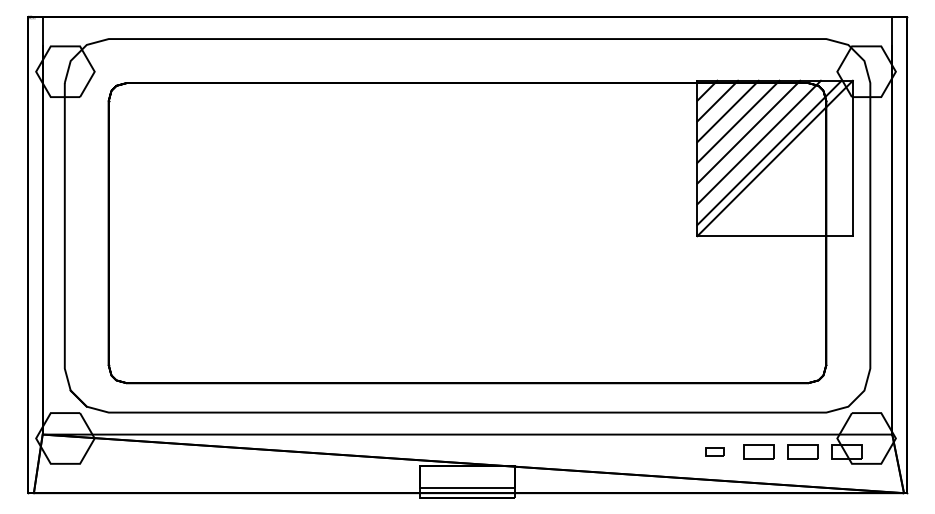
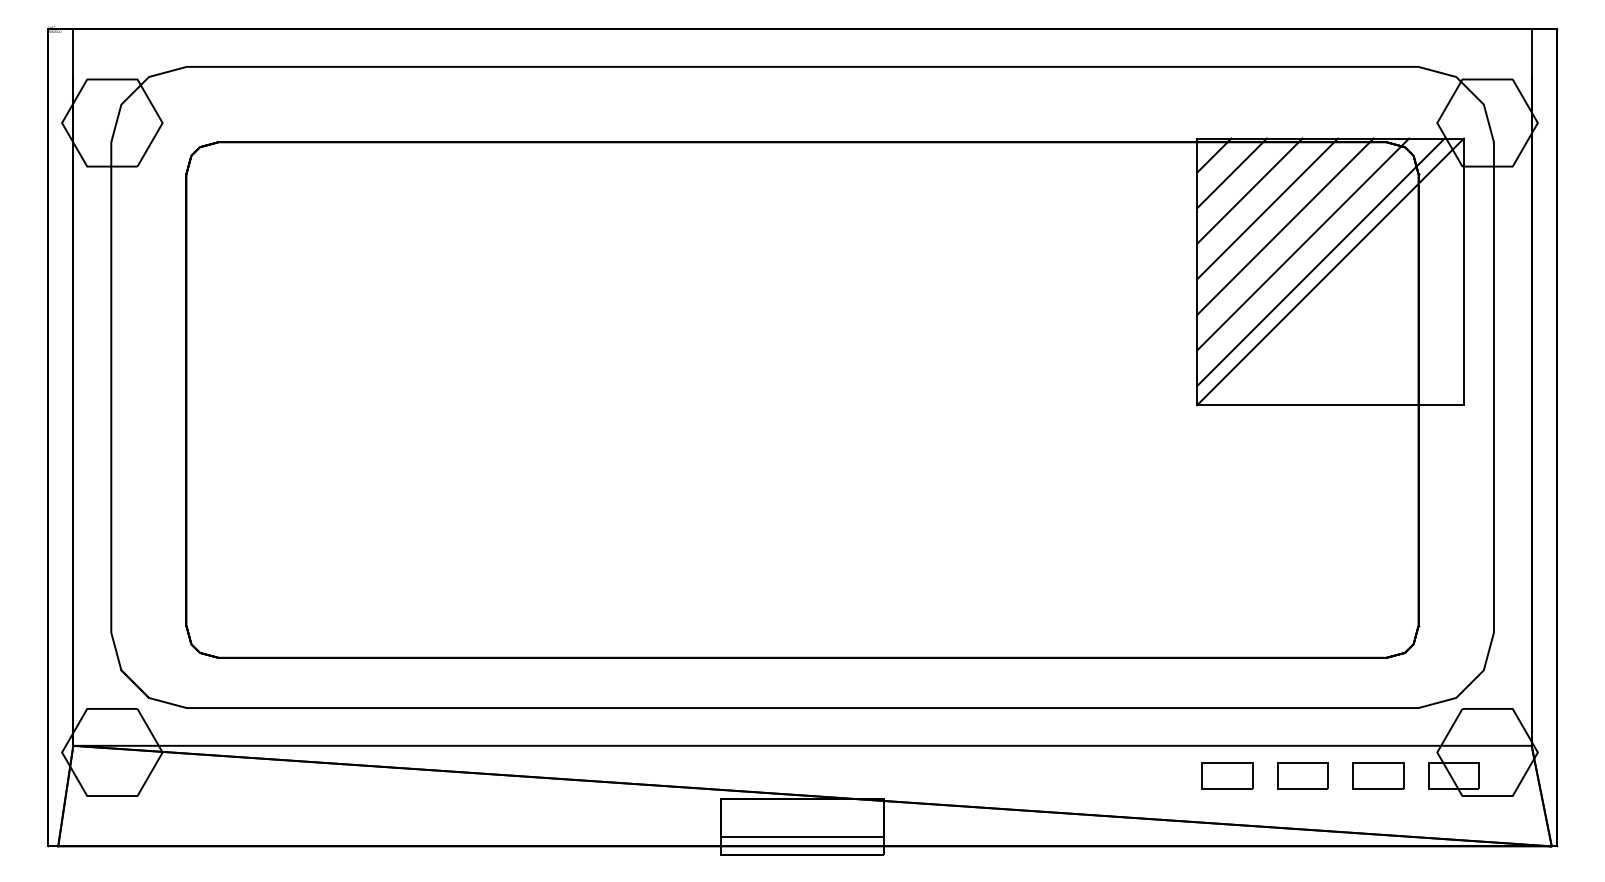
part: (714, 451) -> (1226, 774), size x1.67

